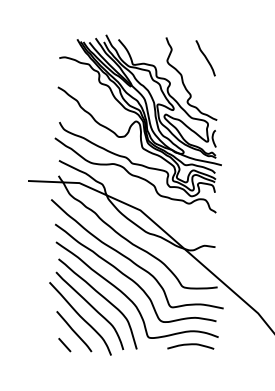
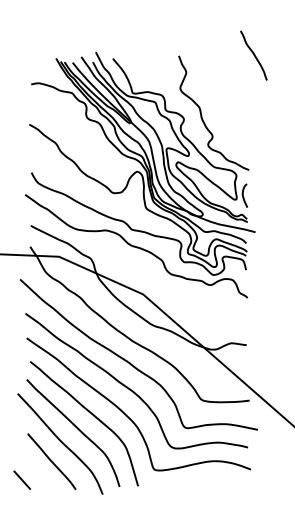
curve: (205, 58) -> (253, 55), moved
line: (64, 344) -> (21, 479), moved
curve: (190, 345) -> (212, 480), removed

